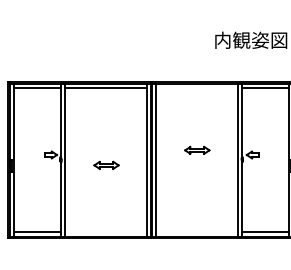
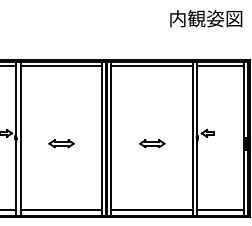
line: (196, 87) -> (151, 65), added
part: (197, 149) -> (152, 142), moved
line: (105, 231) -> (60, 209), added
line: (196, 231) -> (151, 209), added

